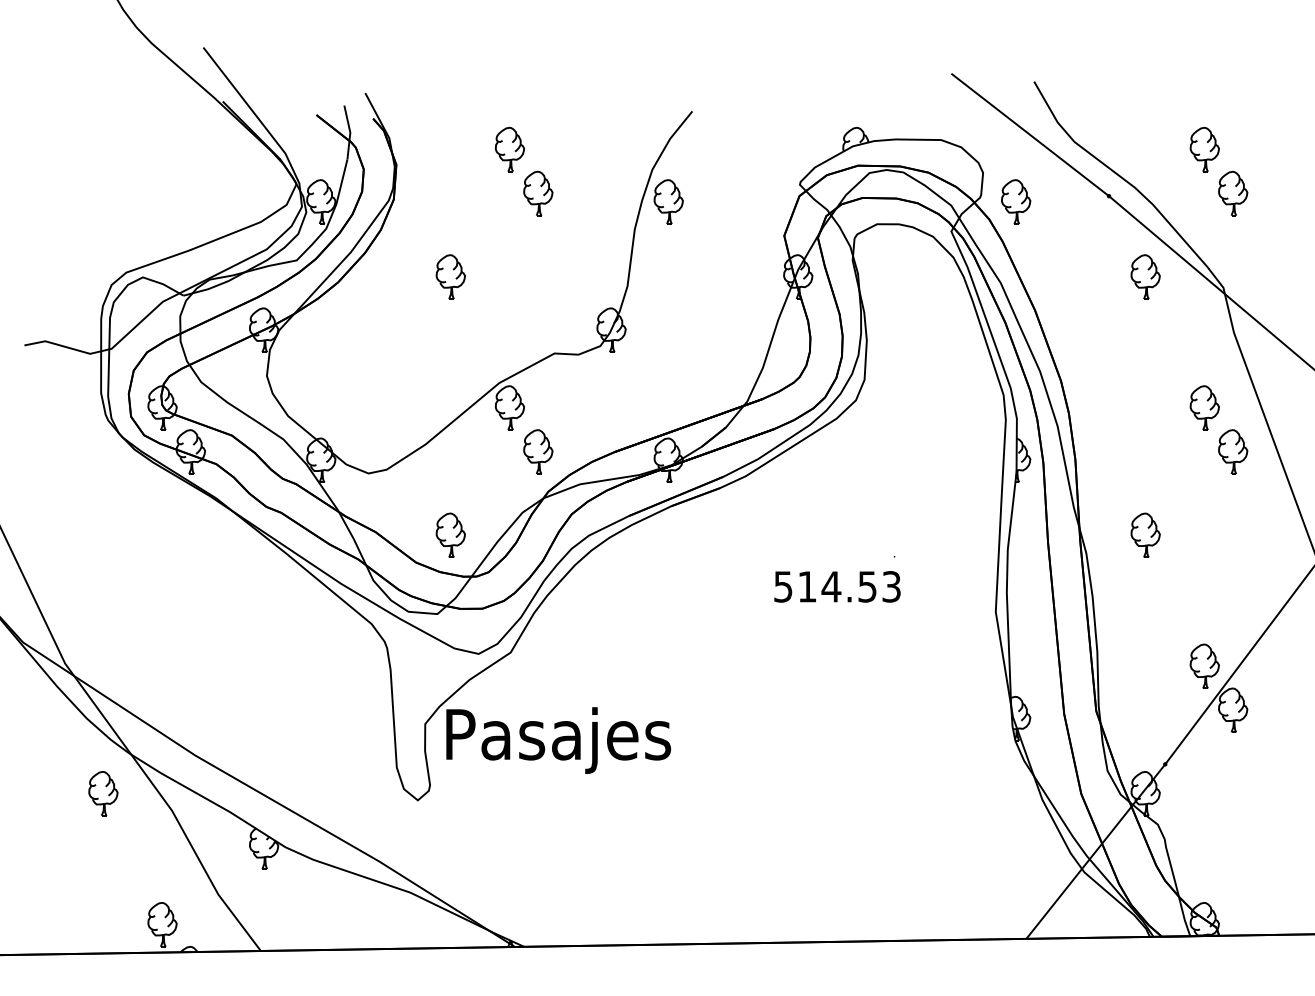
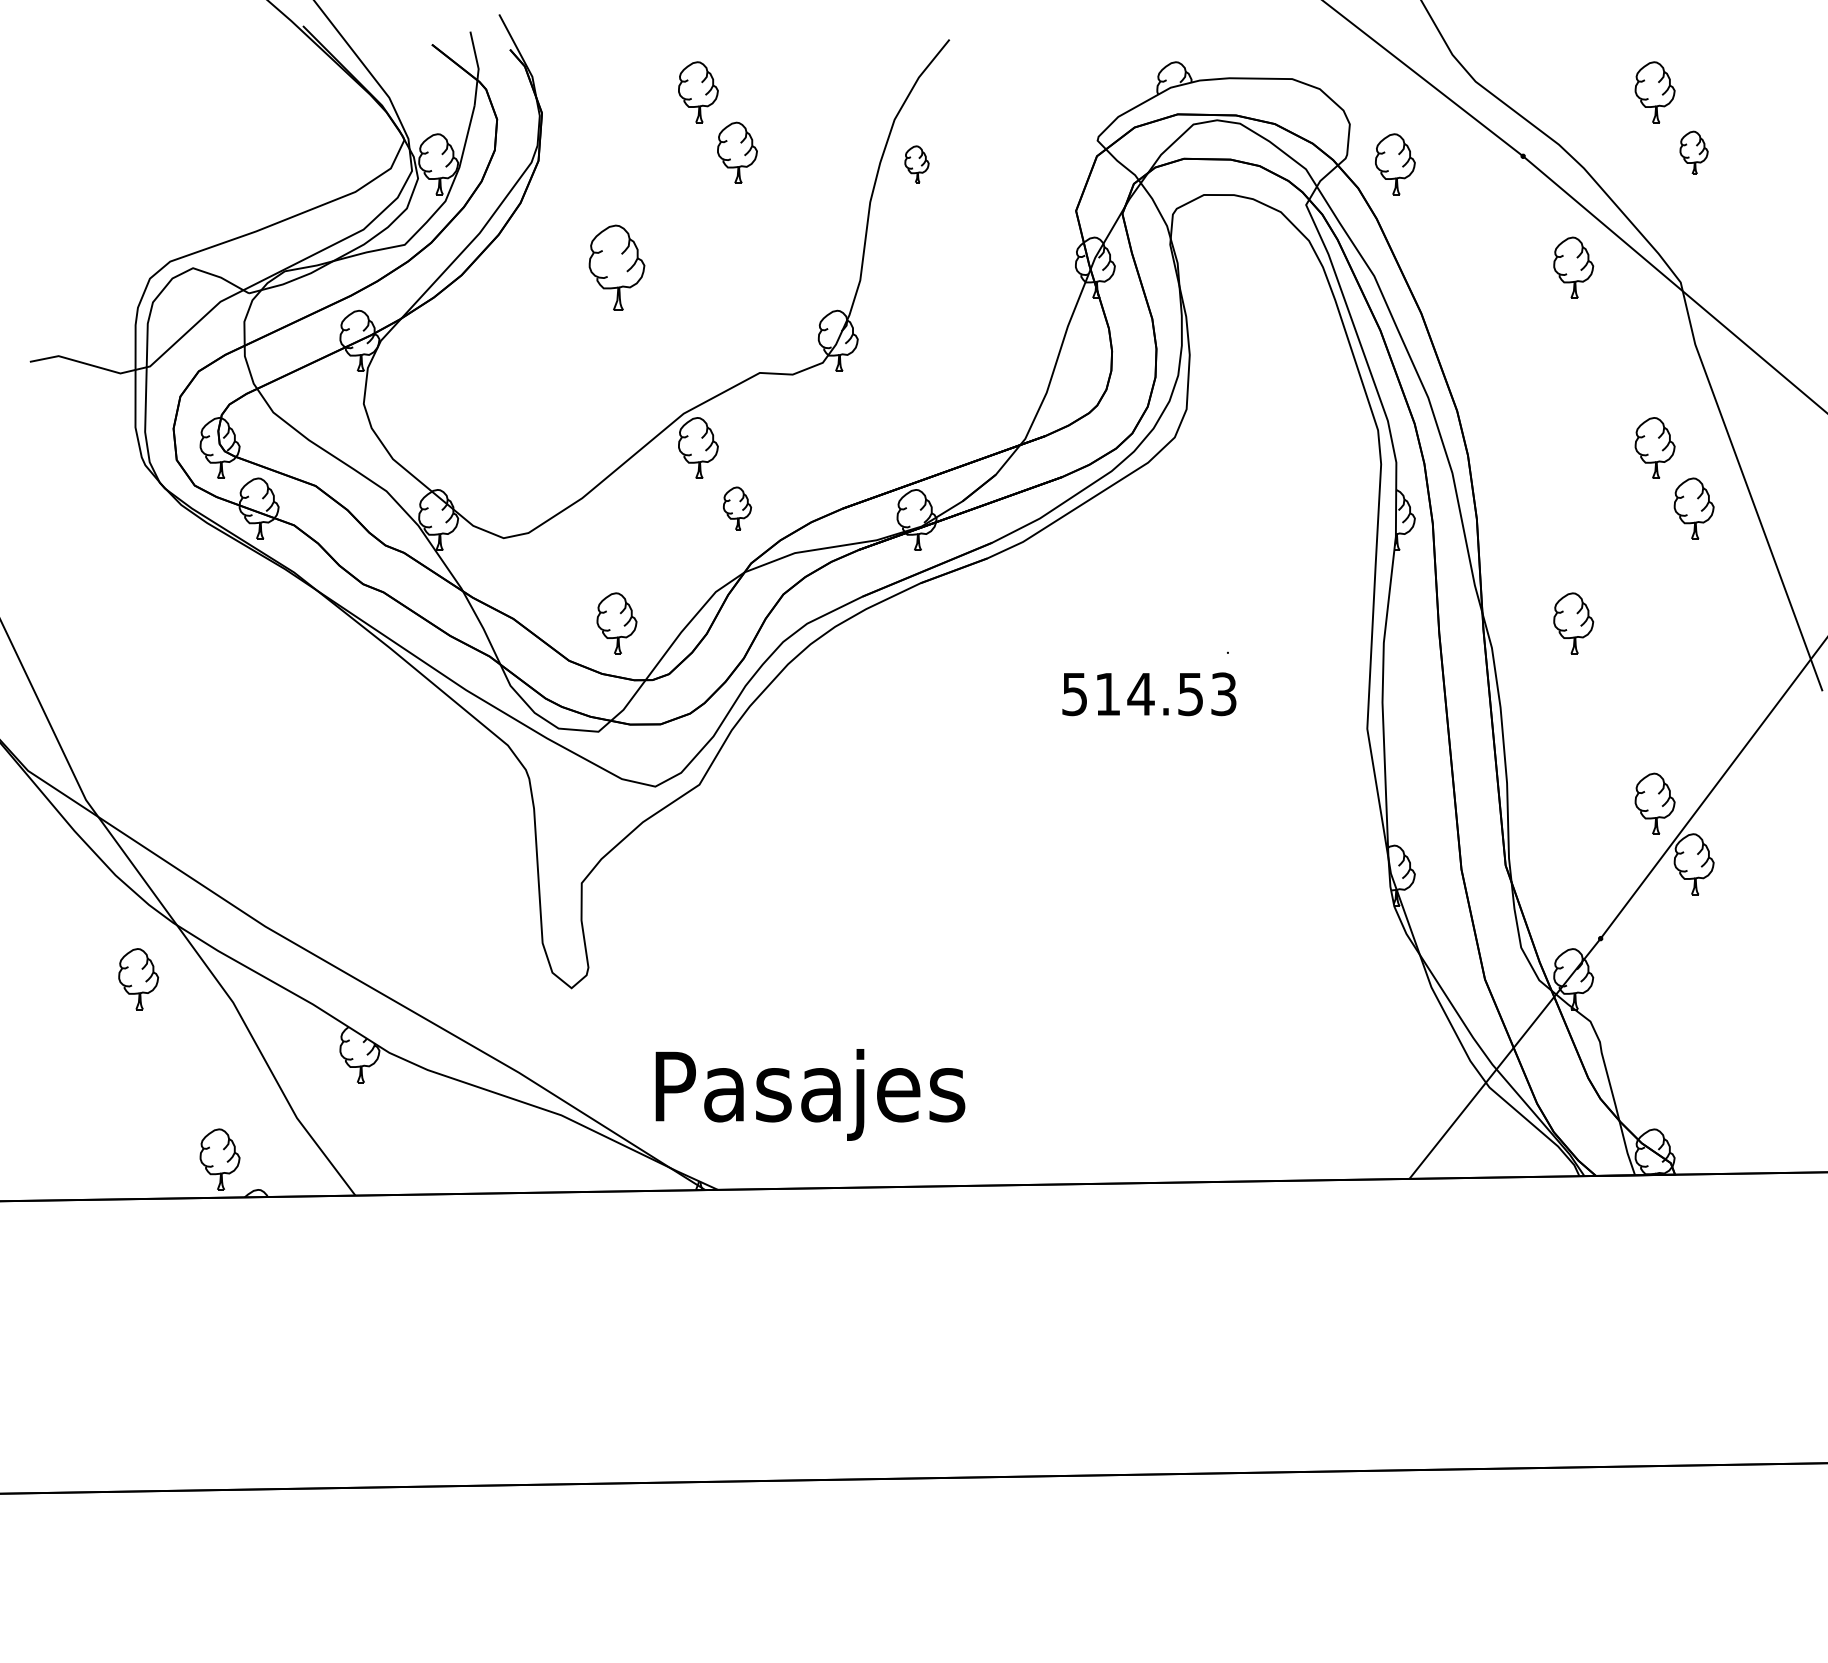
part: (1232, 193) -> (1693, 152), size x0.7
part: (668, 202) -> (916, 164), size x0.6
part: (450, 276) -> (616, 267), size x1.4
part: (538, 451) -> (737, 508), size x0.7
text: (558, 740) -> (810, 1094), moved

